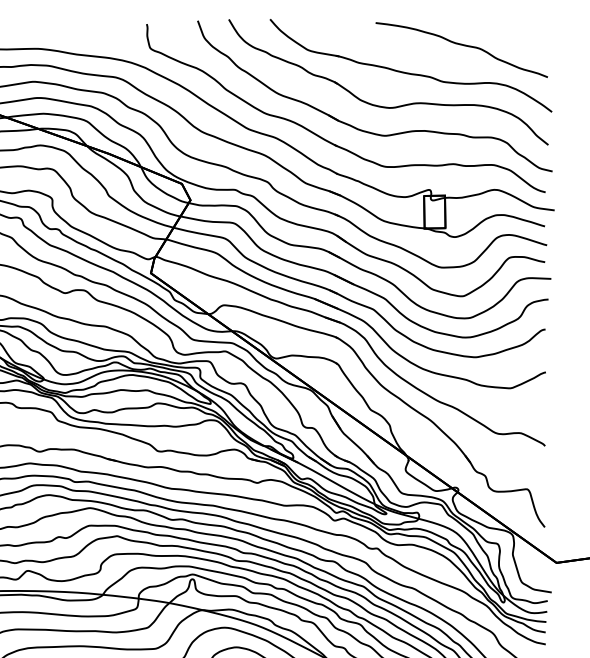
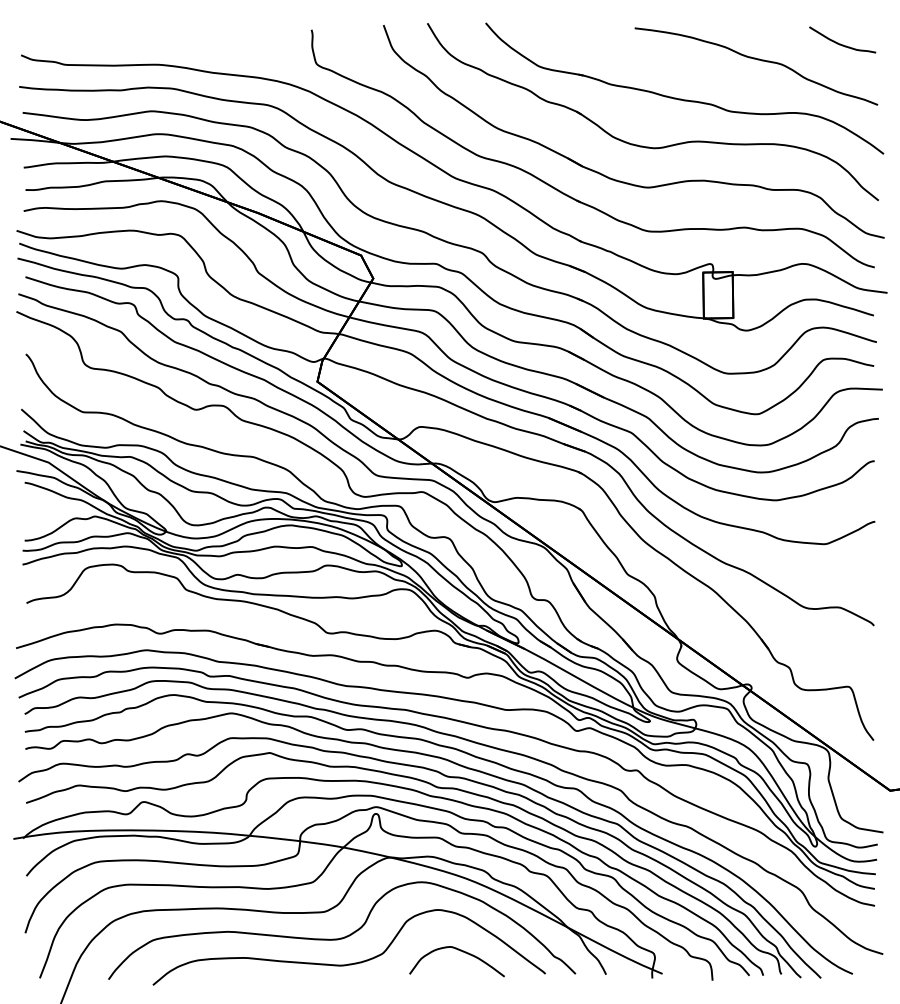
curve: (521, 33) -> (840, 43), added

